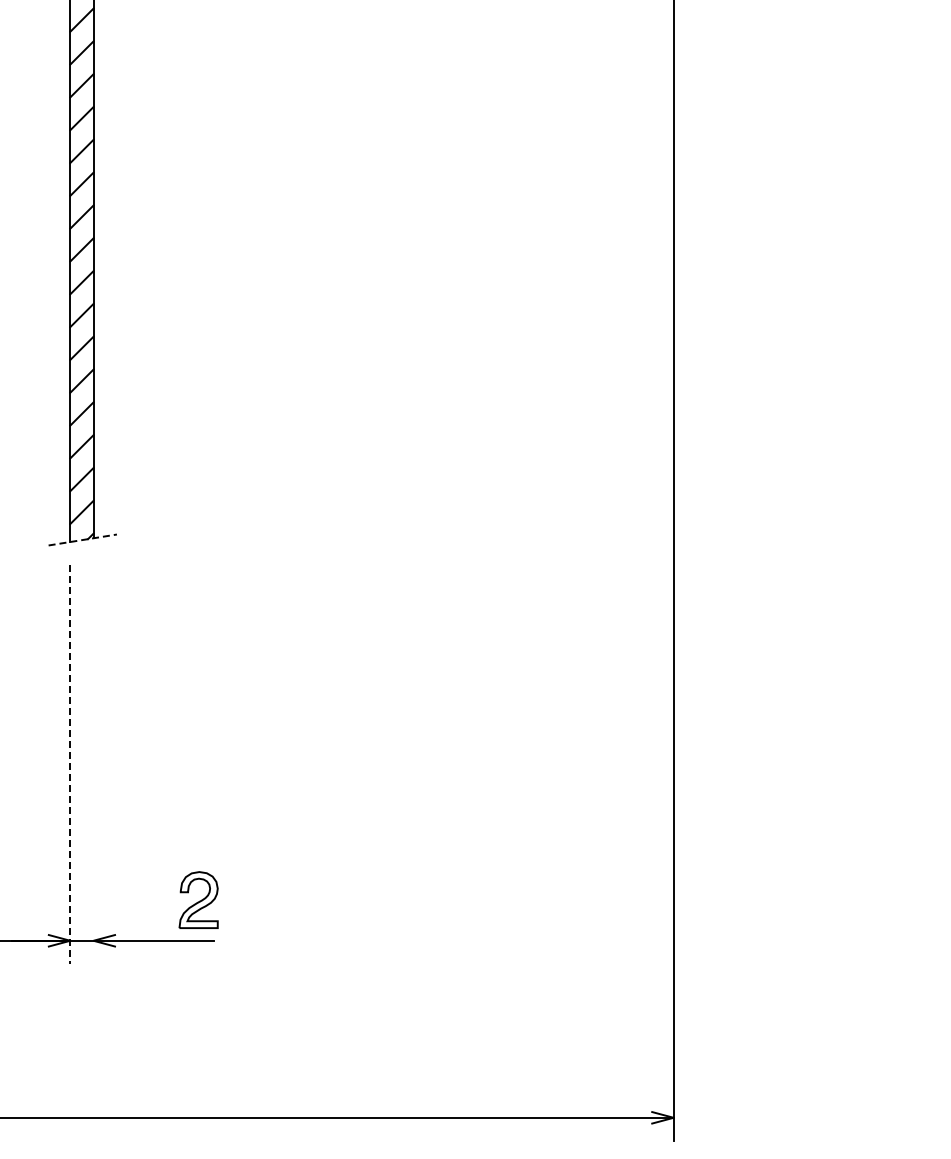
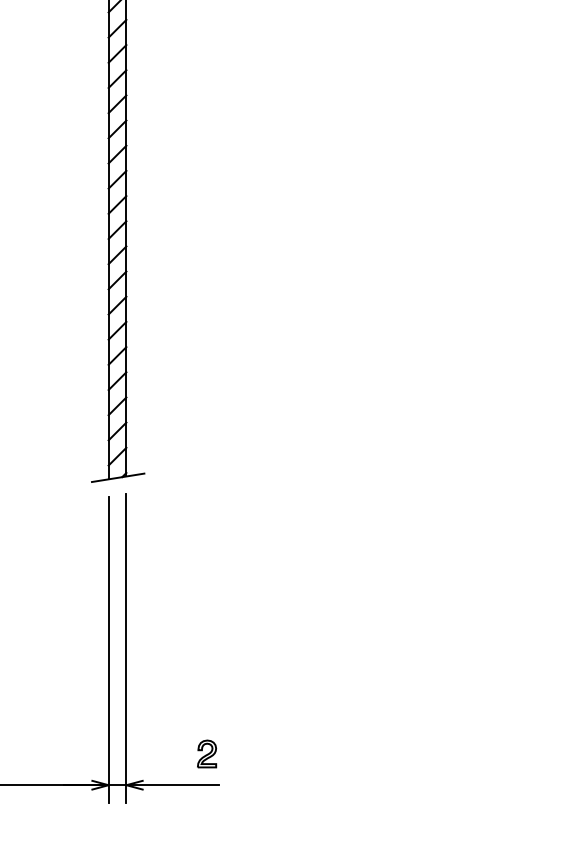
line: (82, 540) -> (117, 478), dashed -> solid
line: (93, 762) -> (126, 648), added
line: (70, 765) -> (108, 650), dashed -> solid
part: (198, 899) -> (206, 753), size x0.62

